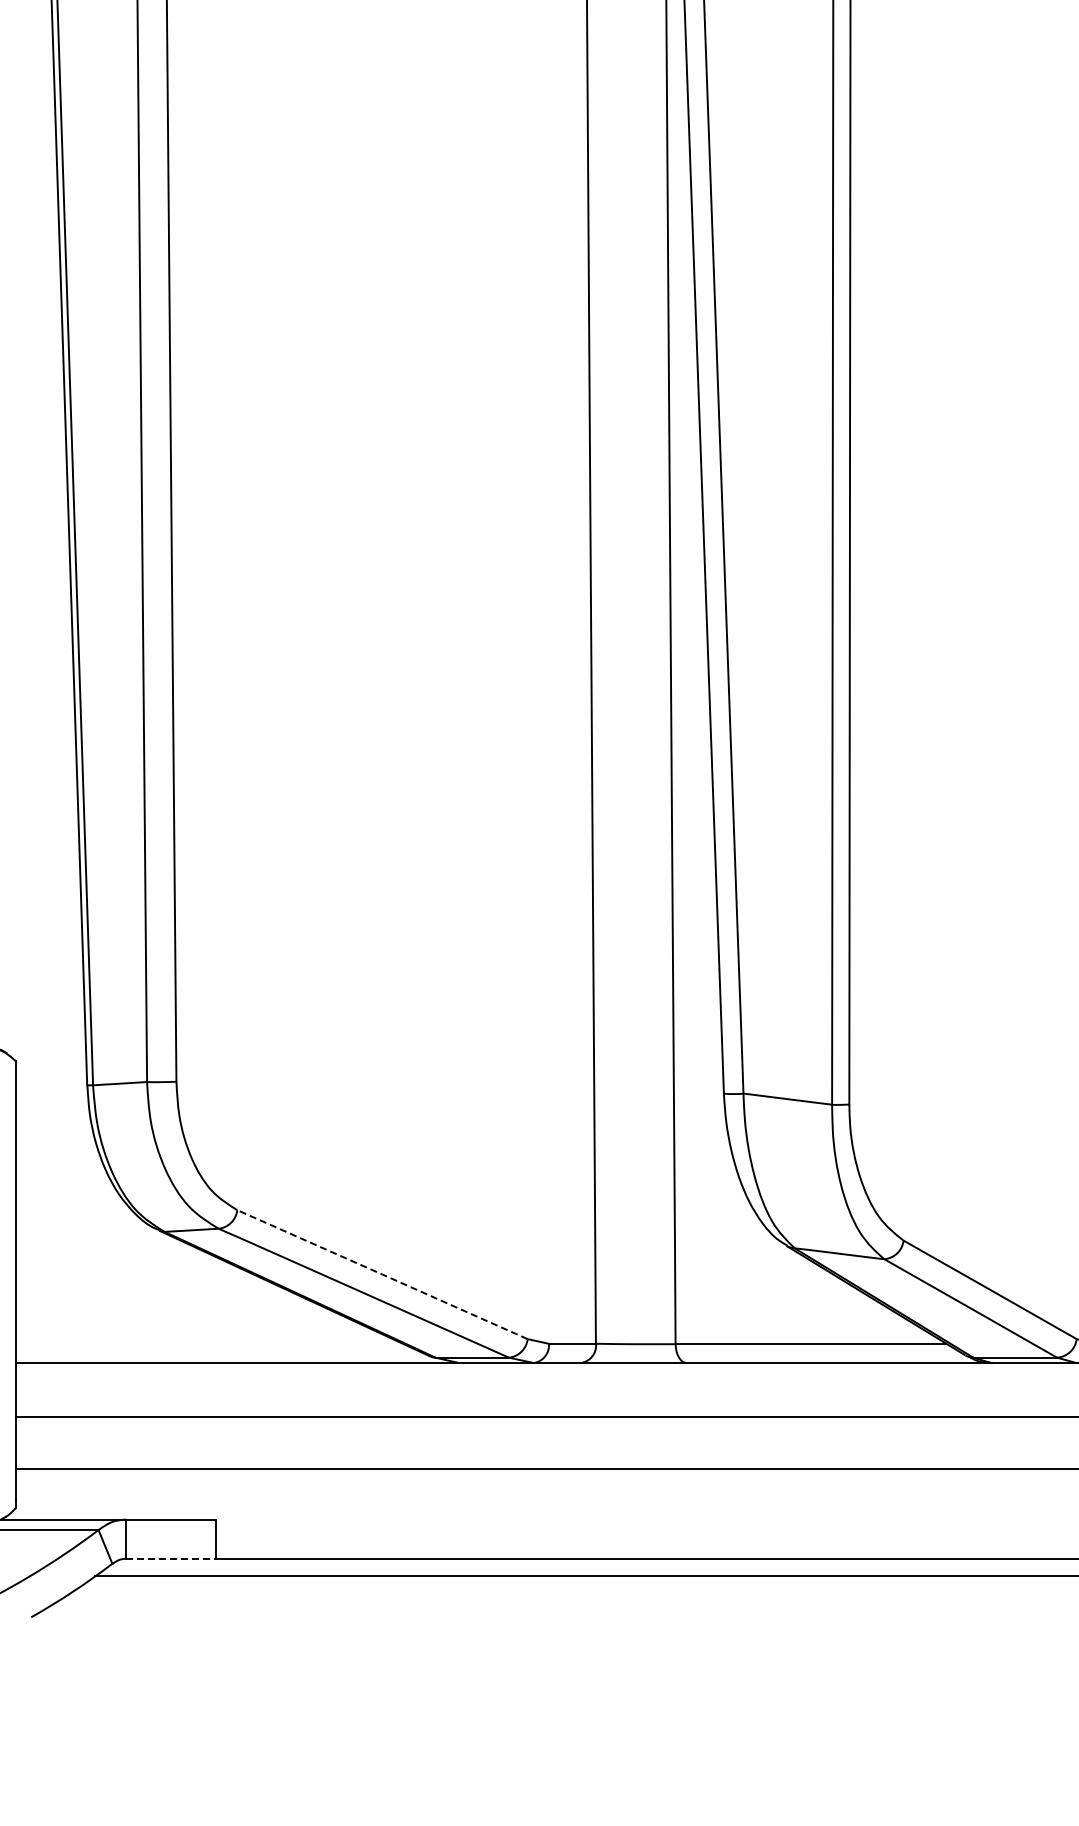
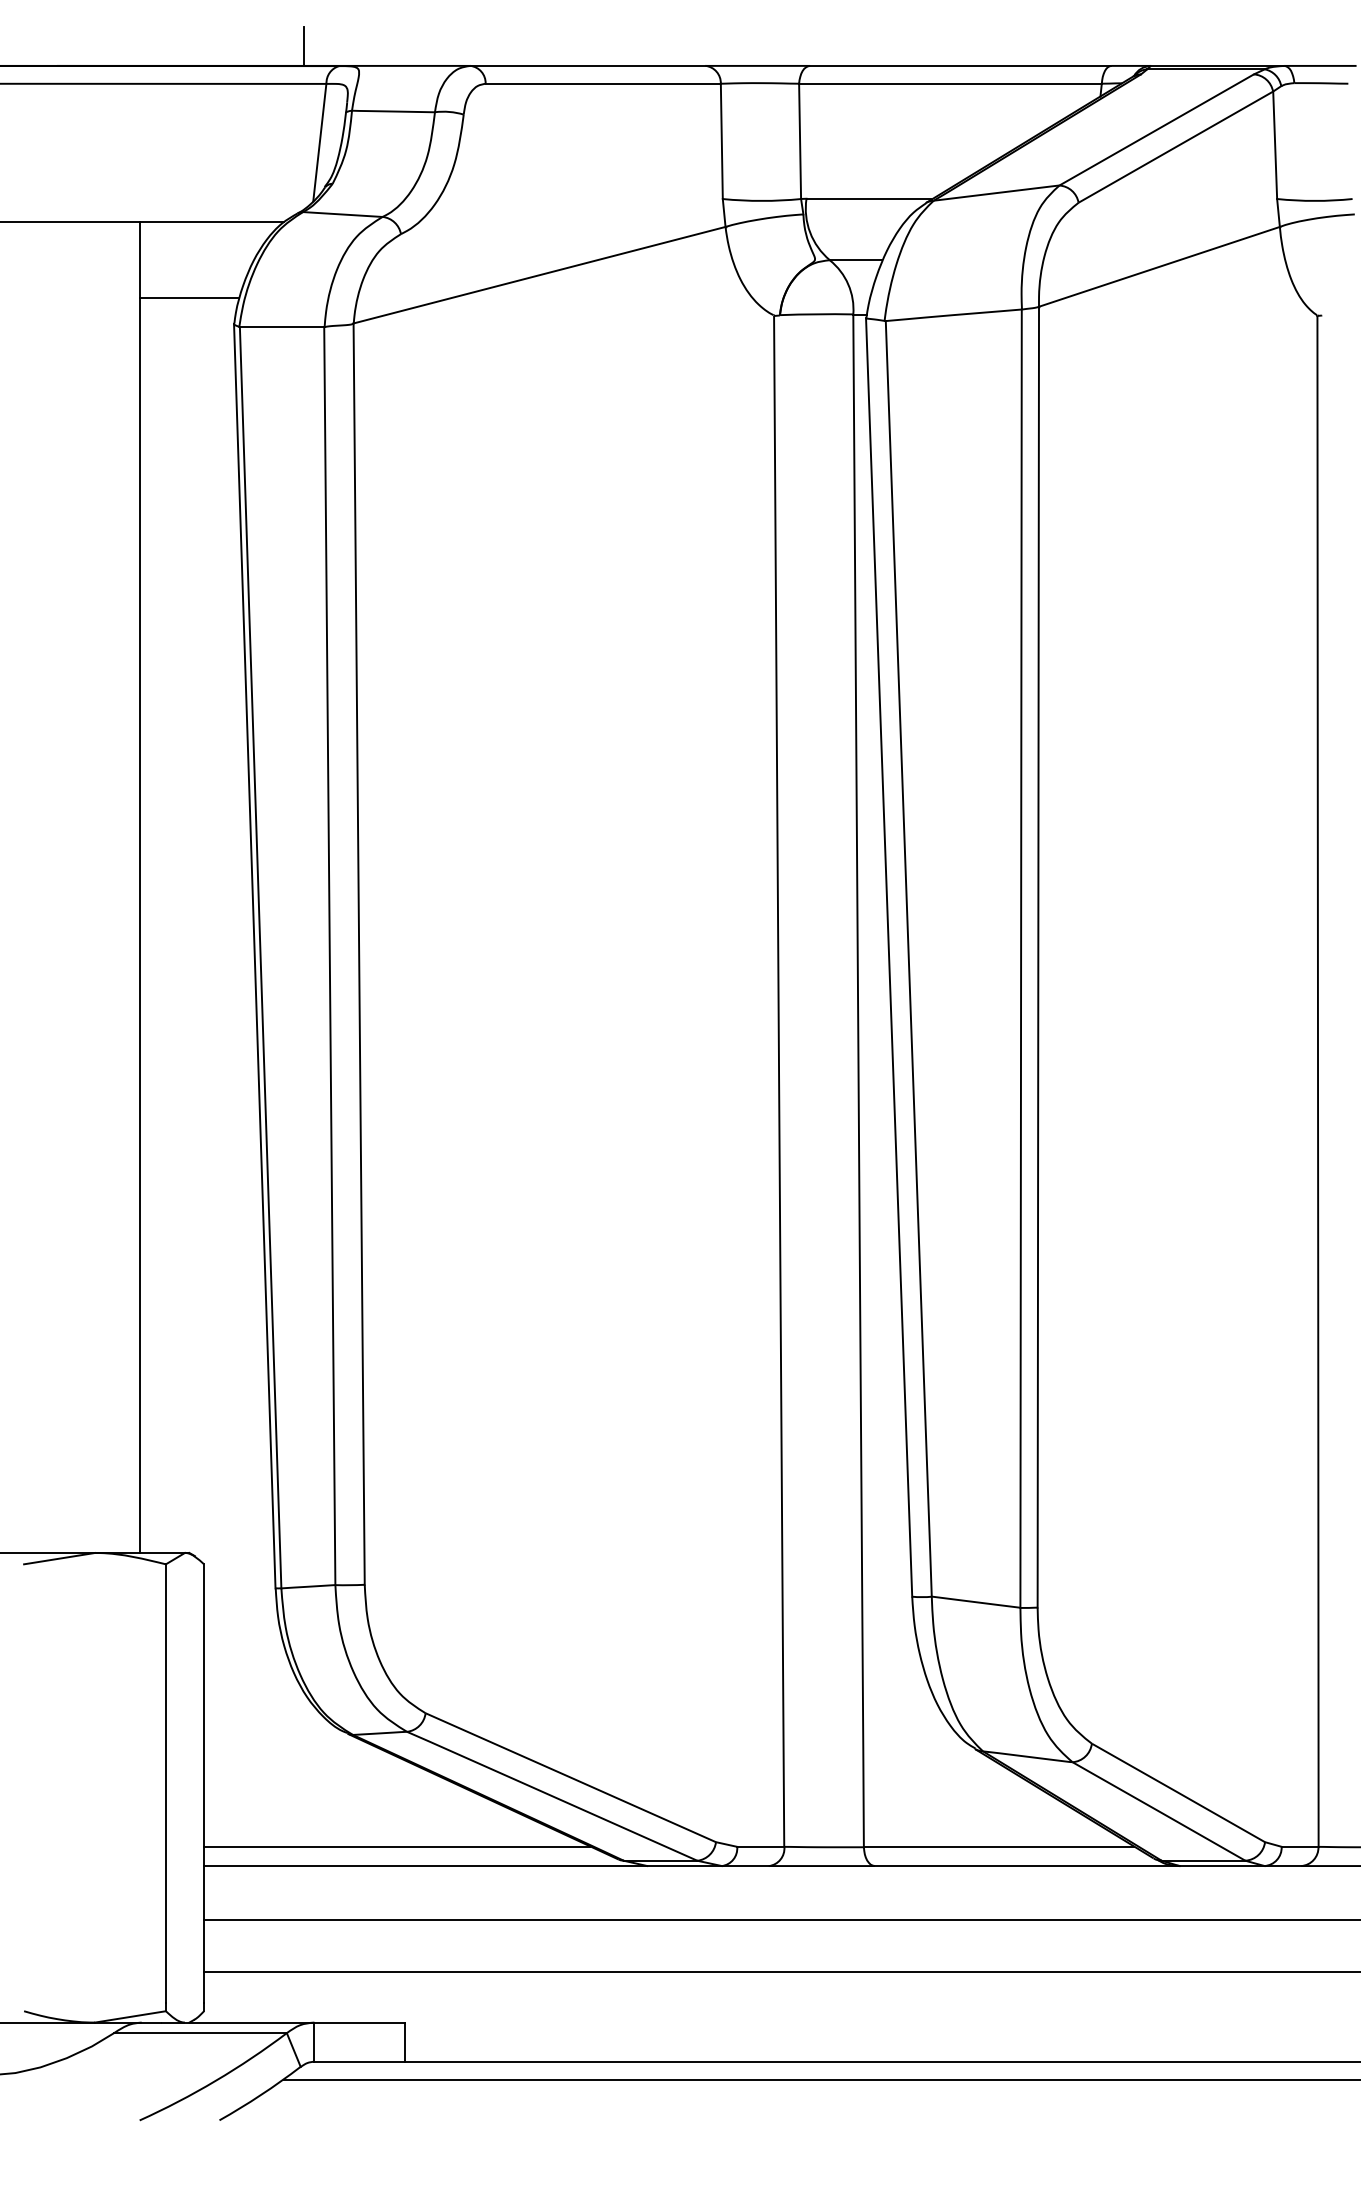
line: (382, 1274) -> (570, 1777), dashed -> solid
line: (209, 1344) -> (397, 1847), added
line: (172, 1558) -> (360, 2061), dashed -> solid

